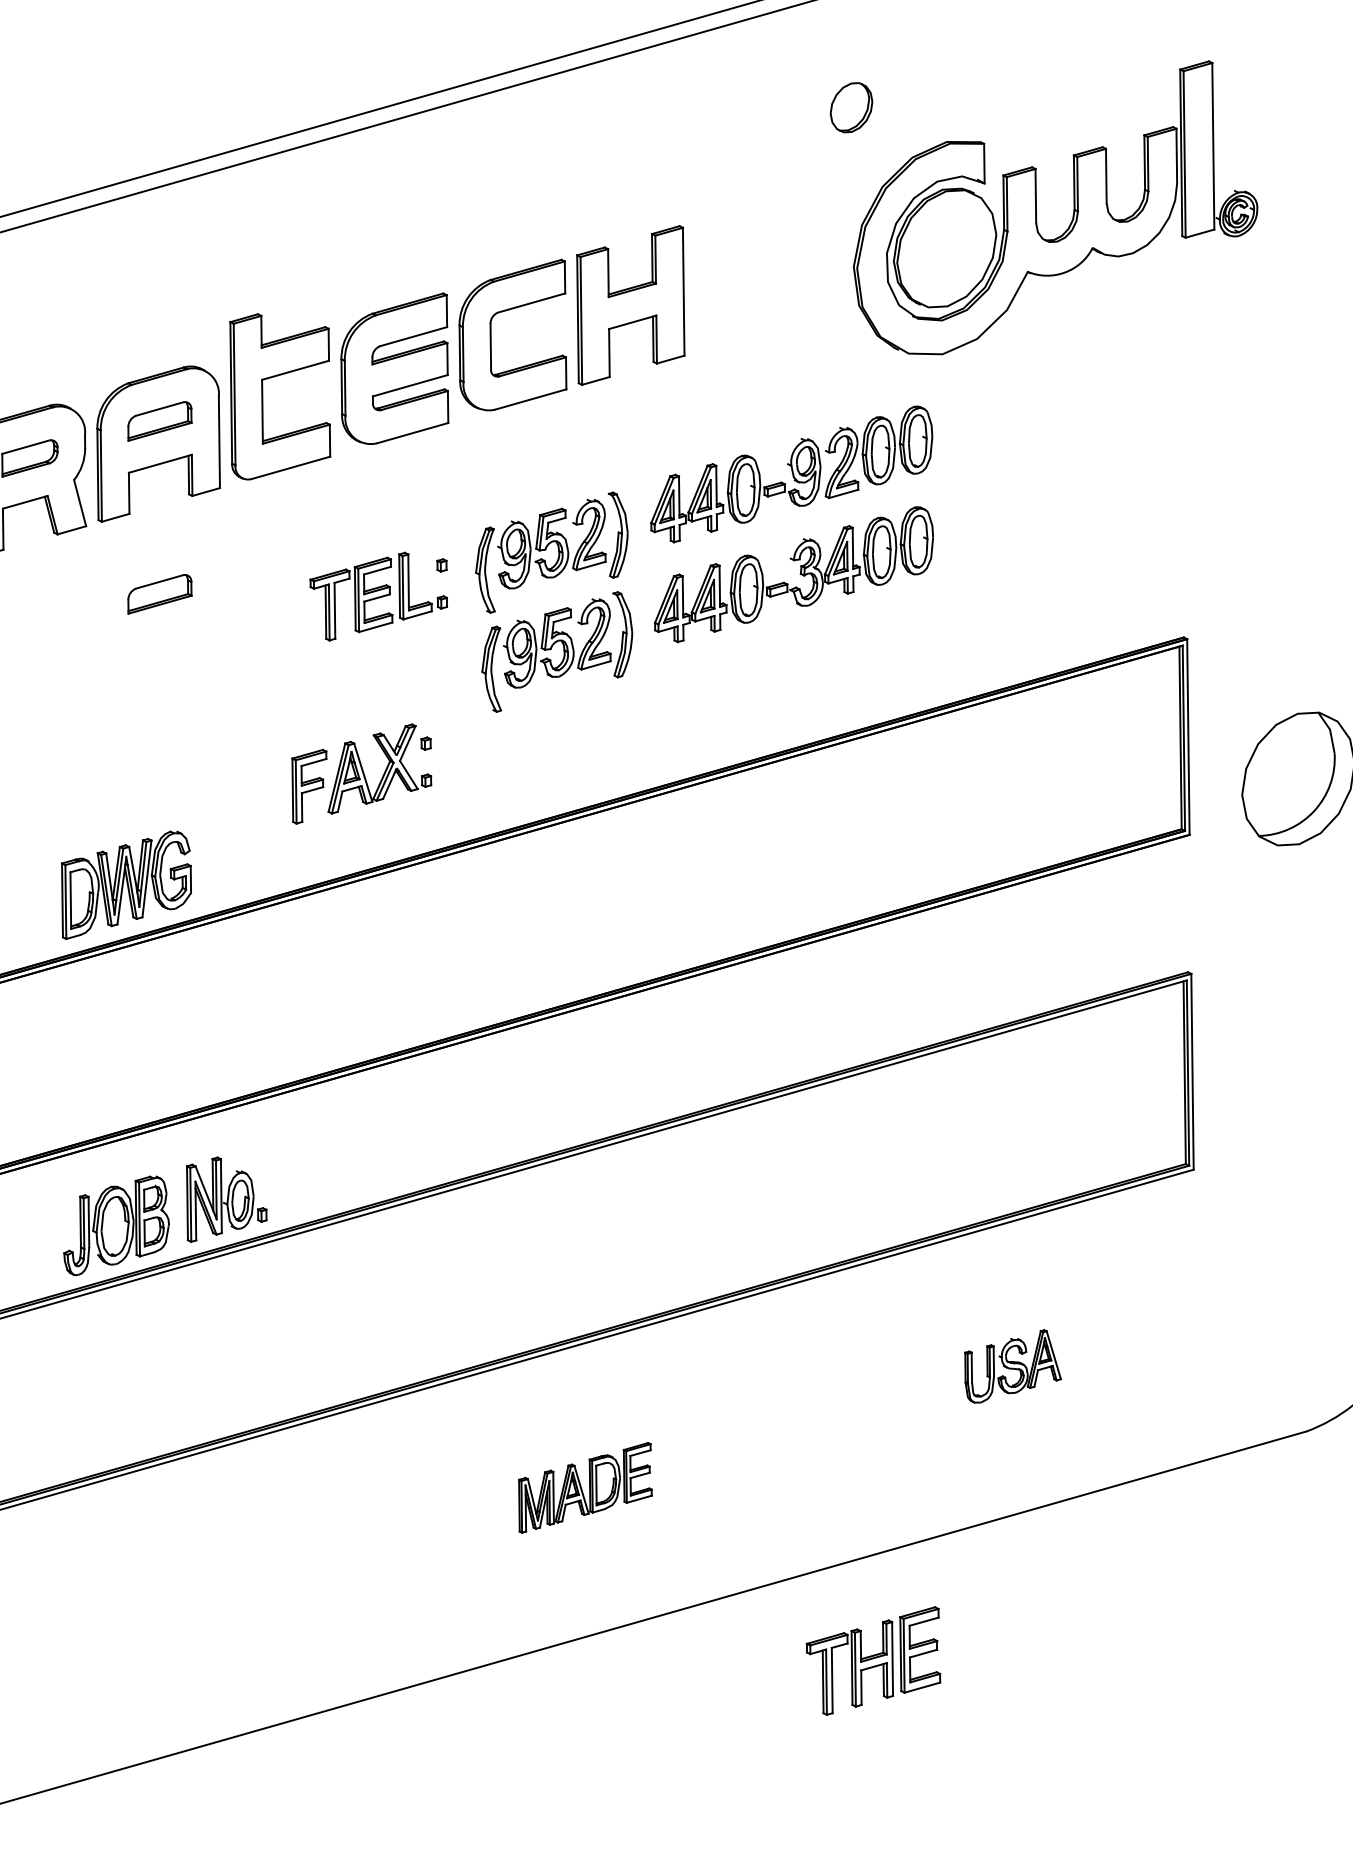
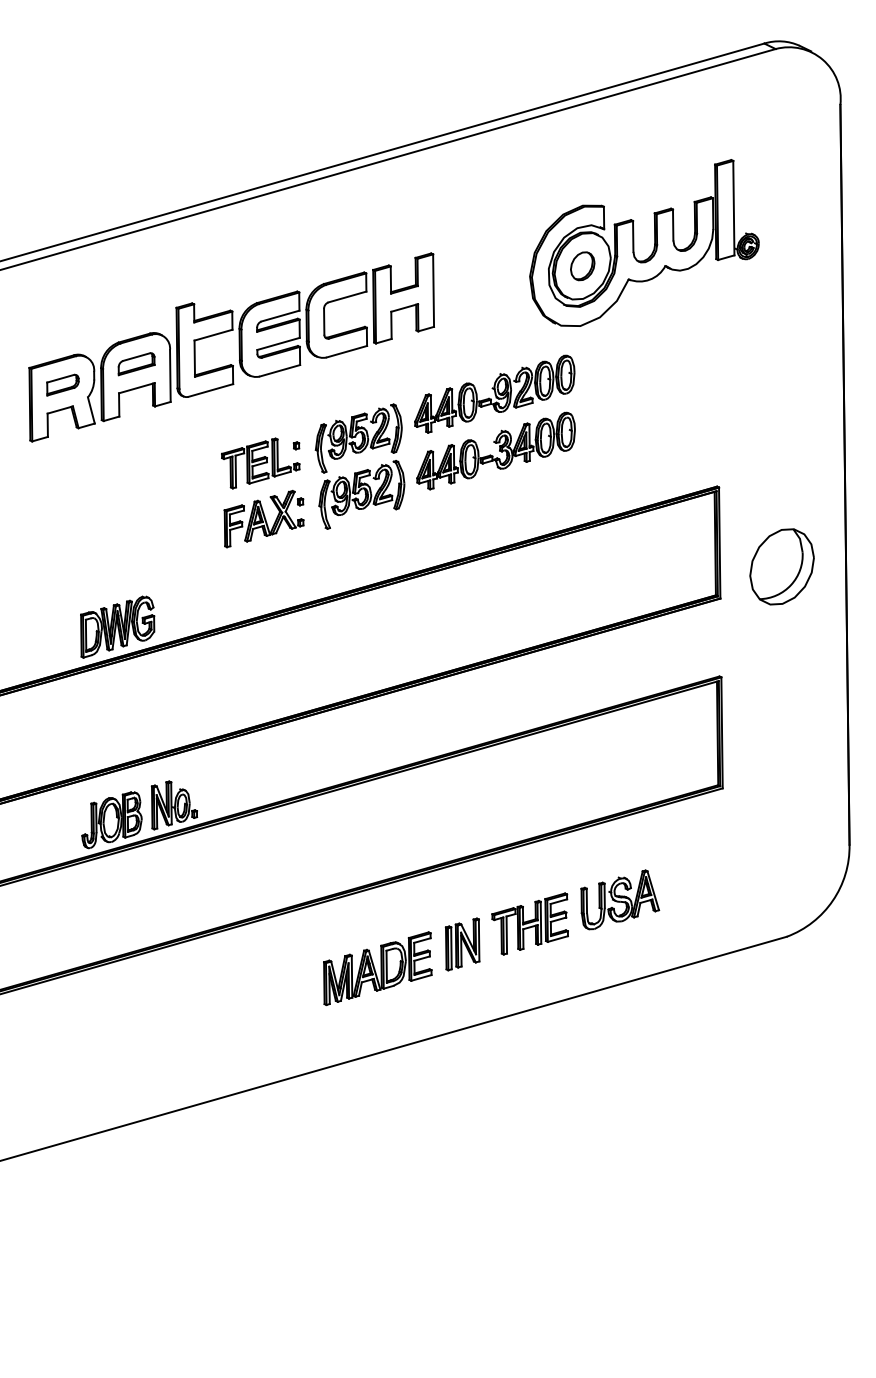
part: (851, 108) -> (582, 266), moved
part: (159, 594) -> (136, 462), removed
part: (360, 773) -> (263, 518), moved
part: (1013, 1365) -> (620, 899), size x1.43
part: (734, 1445) -> (462, 944), added
part: (584, 1487) -> (377, 968), size x1.43
part: (872, 1660) -> (529, 923), moved

